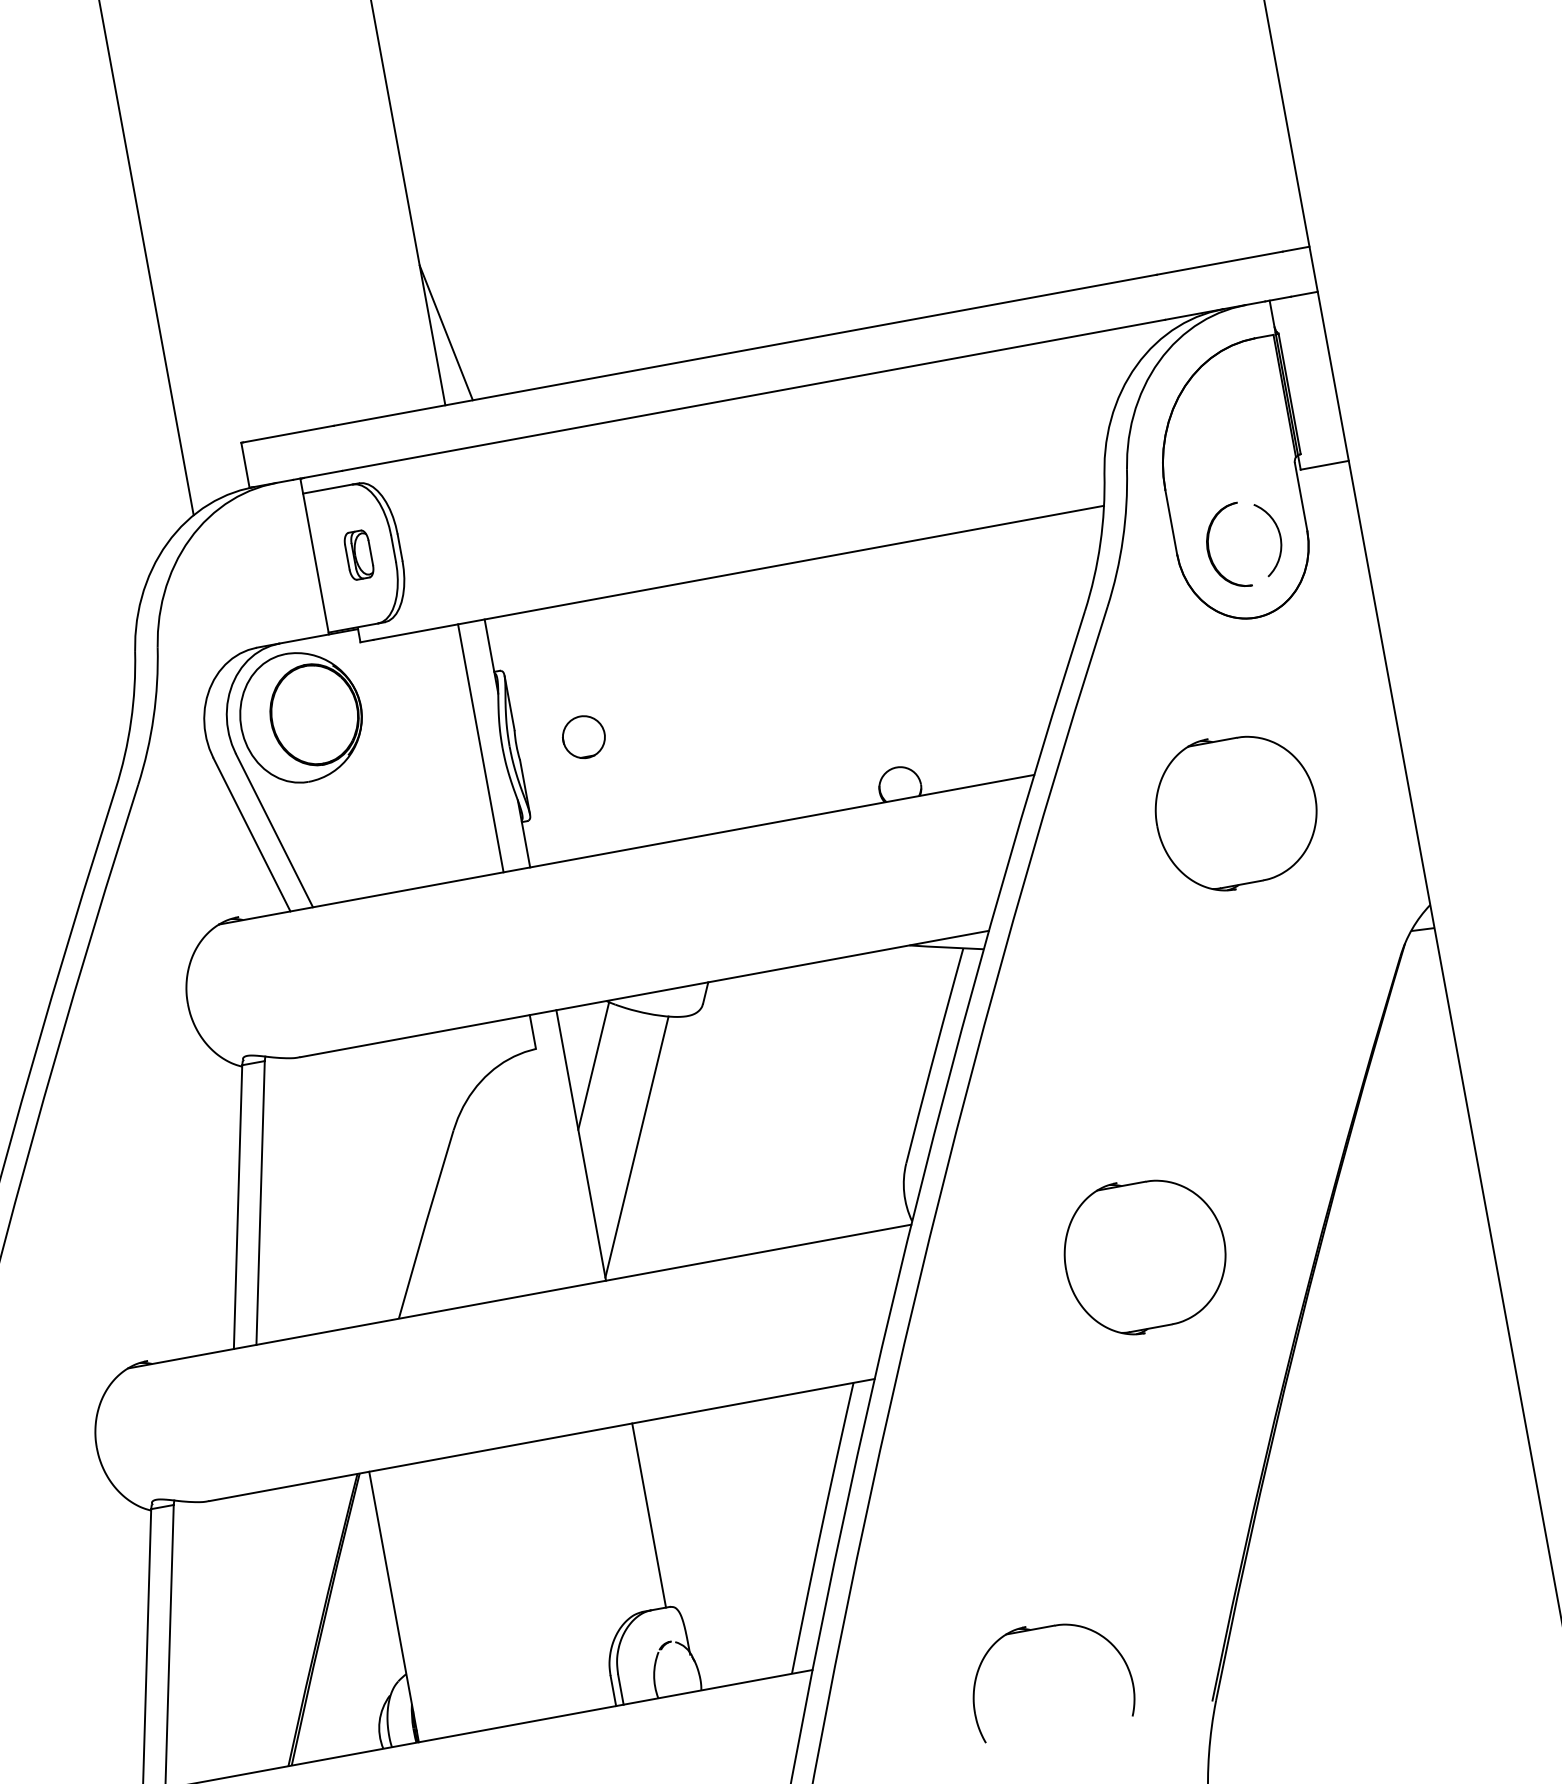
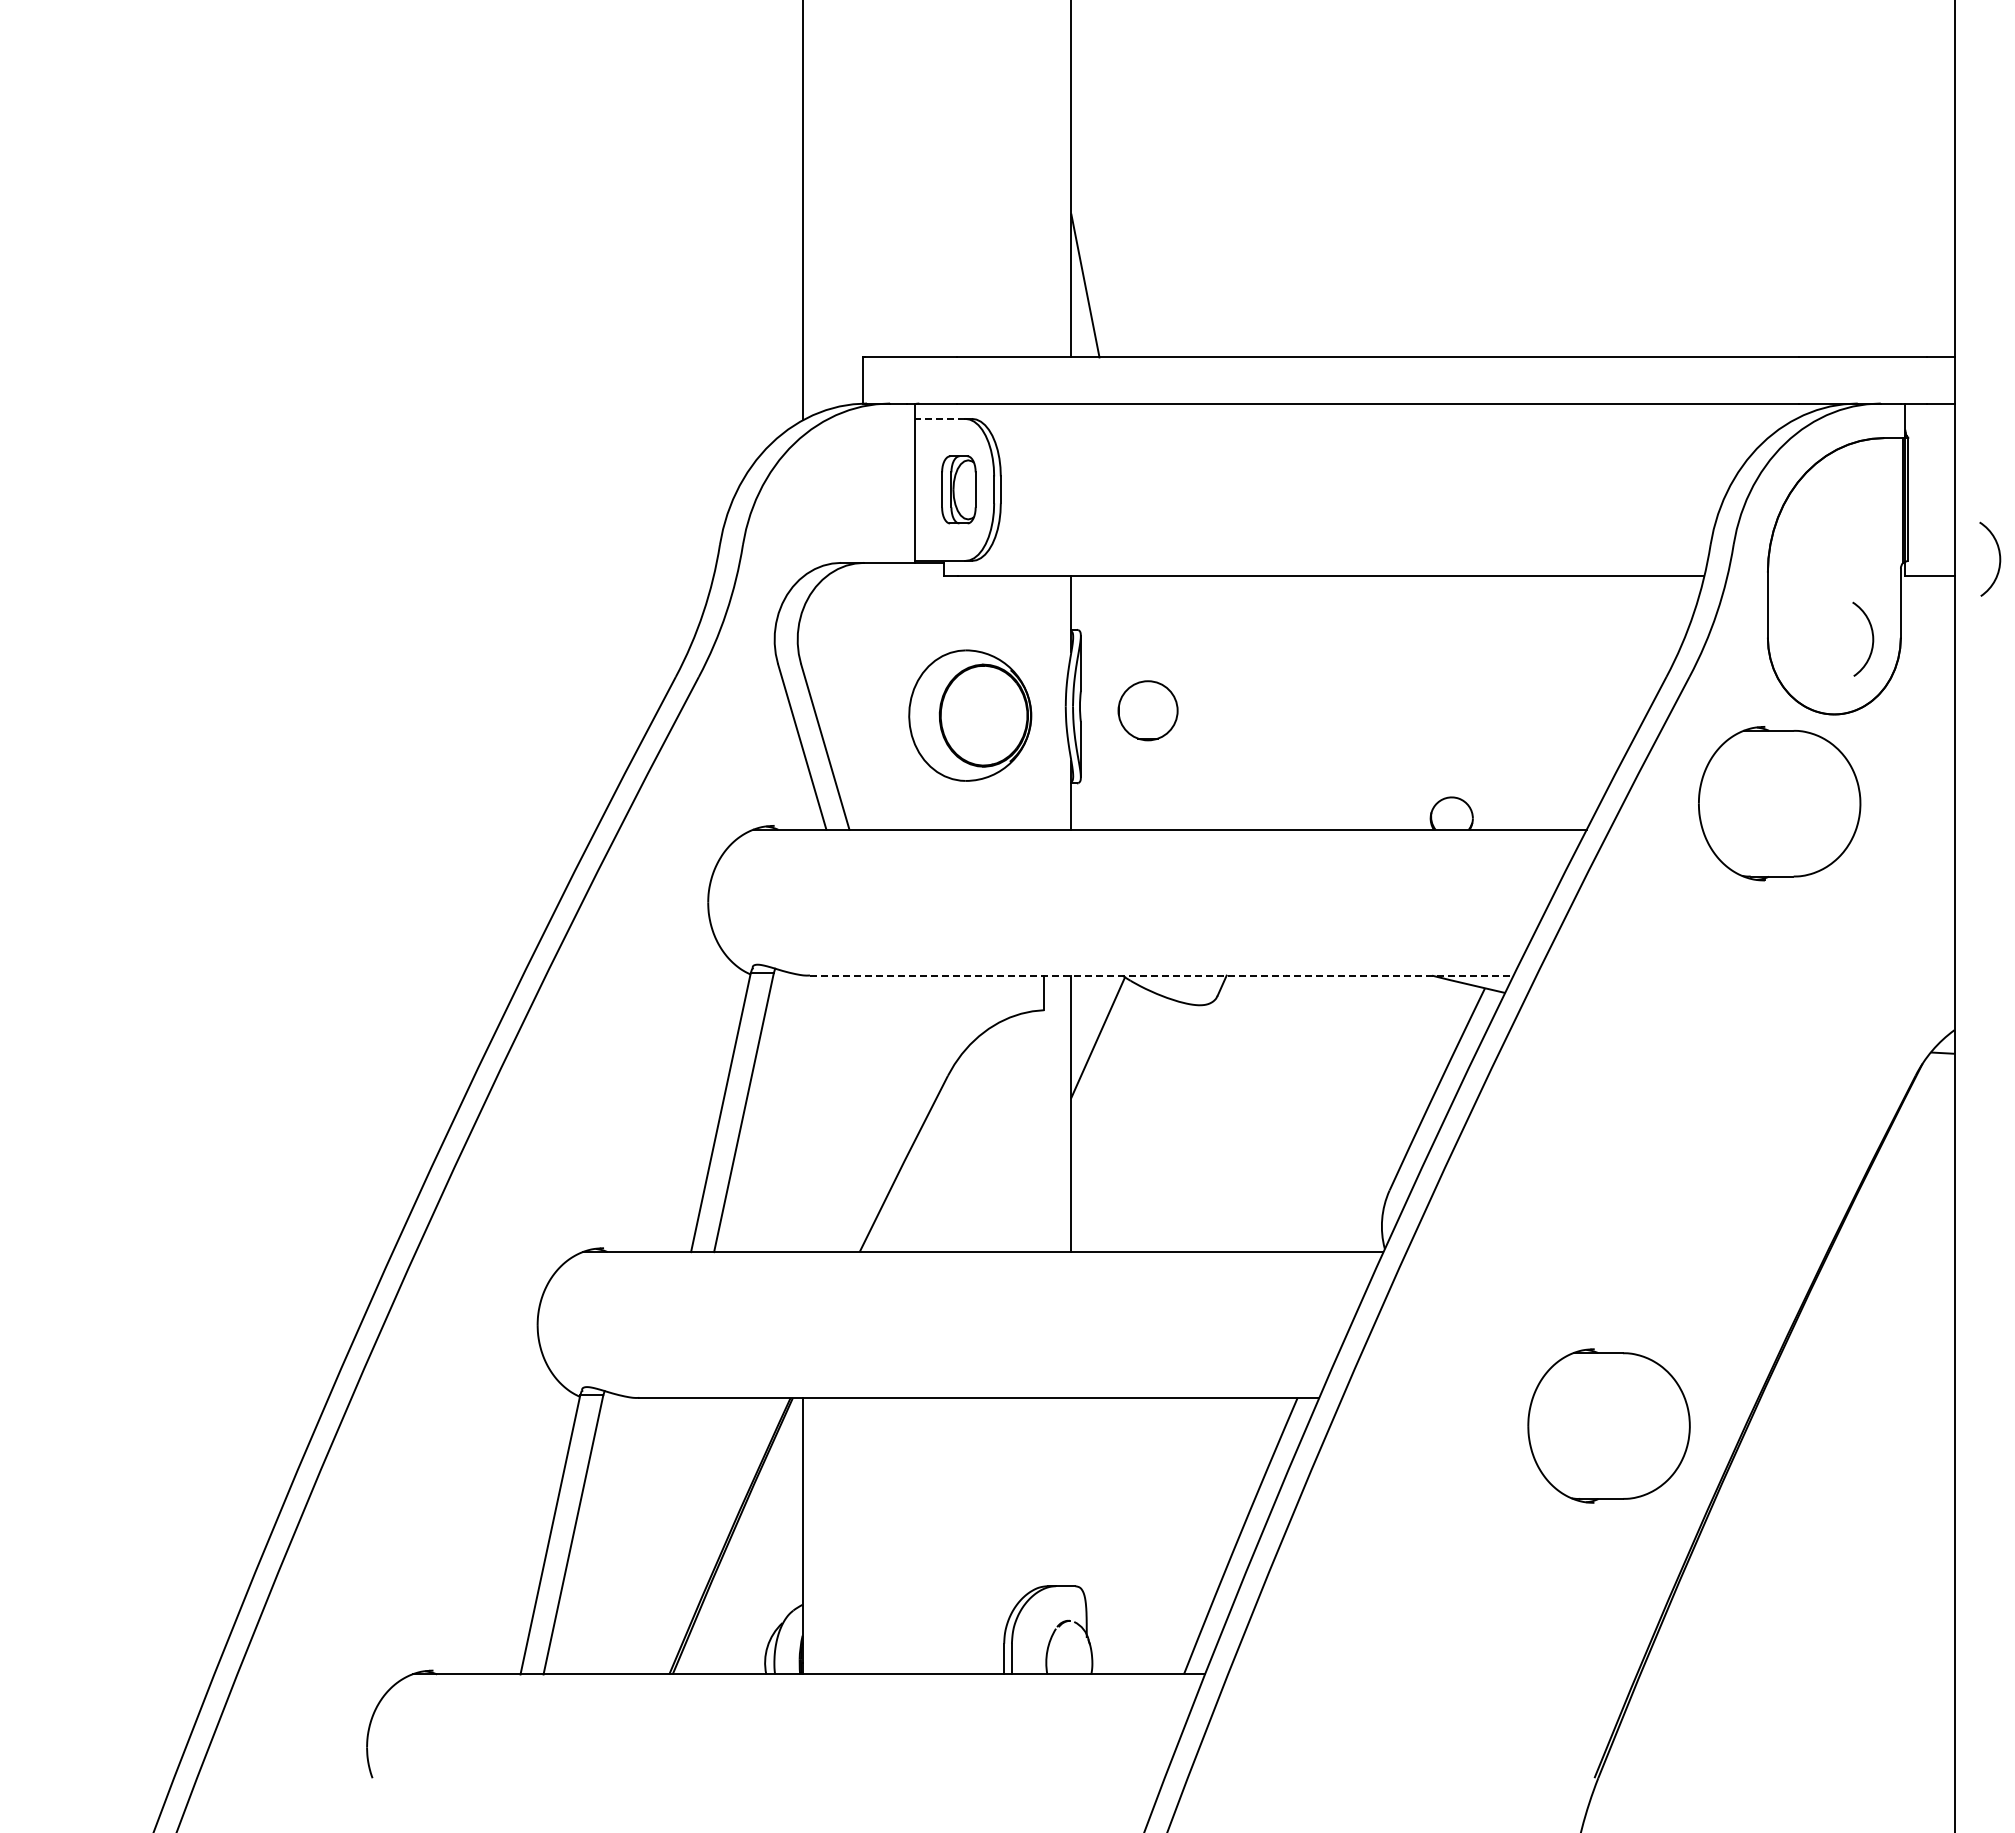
arc: (1389, 435) -> (1999, 558), added
line: (327, 488) -> (939, 418), solid -> dashed
part: (1209, 550) -> (1800, 639), removed
part: (358, 554) -> (958, 489), size x1.4
part: (301, 717) -> (970, 715), moved
circle: (584, 736) -> (1148, 710), size x1.4
line: (481, 747) -> (1044, 702), removed
part: (1236, 811) -> (1779, 803), moved
line: (644, 993) -> (1161, 975), solid -> dashed
line: (637, 1146) -> (1126, 1125), removed
part: (1144, 1255) -> (1608, 1425), moved
line: (649, 1515) -> (1071, 1492), removed
part: (1041, 1628) -> (1438, 1674), removed

